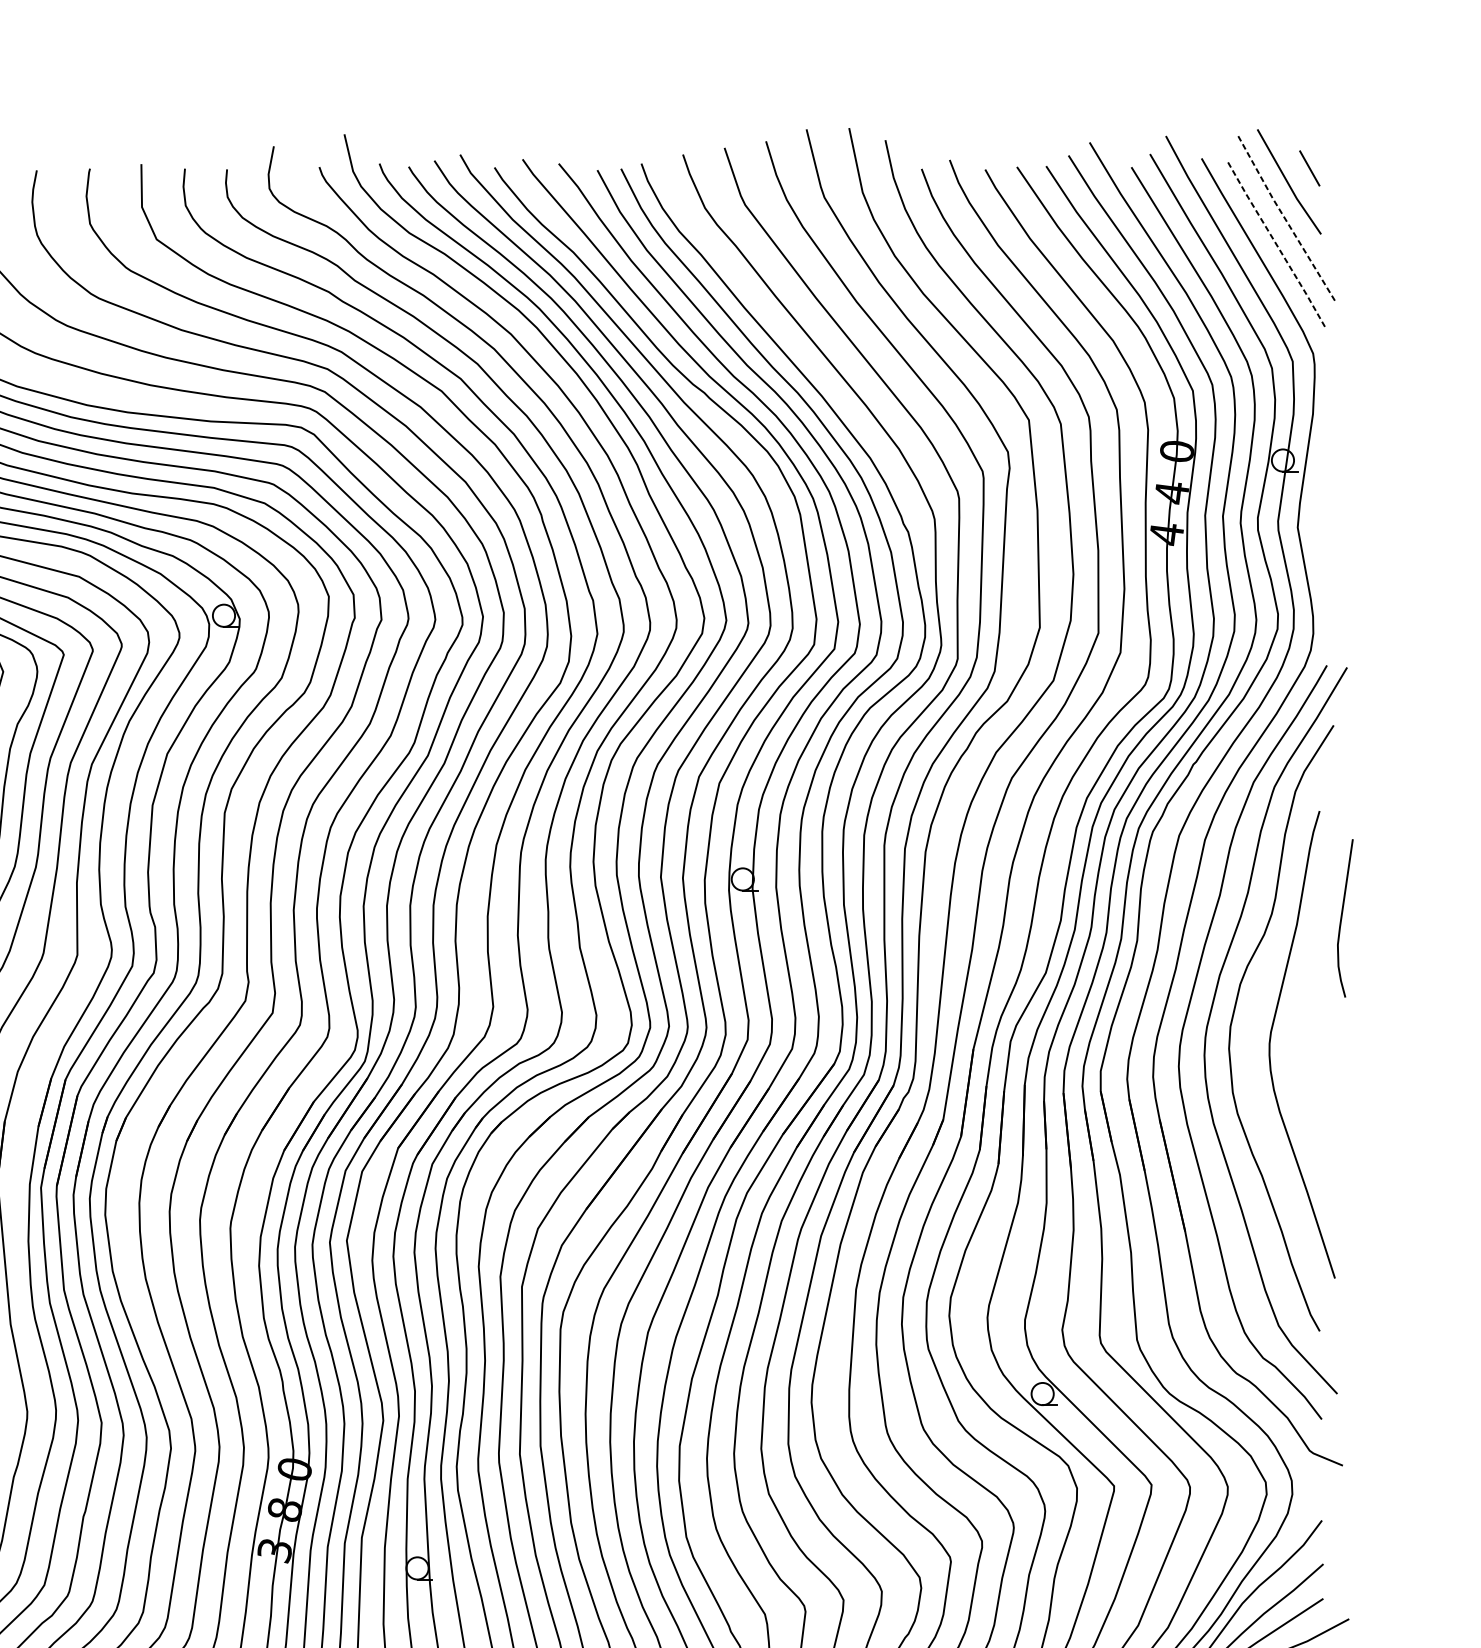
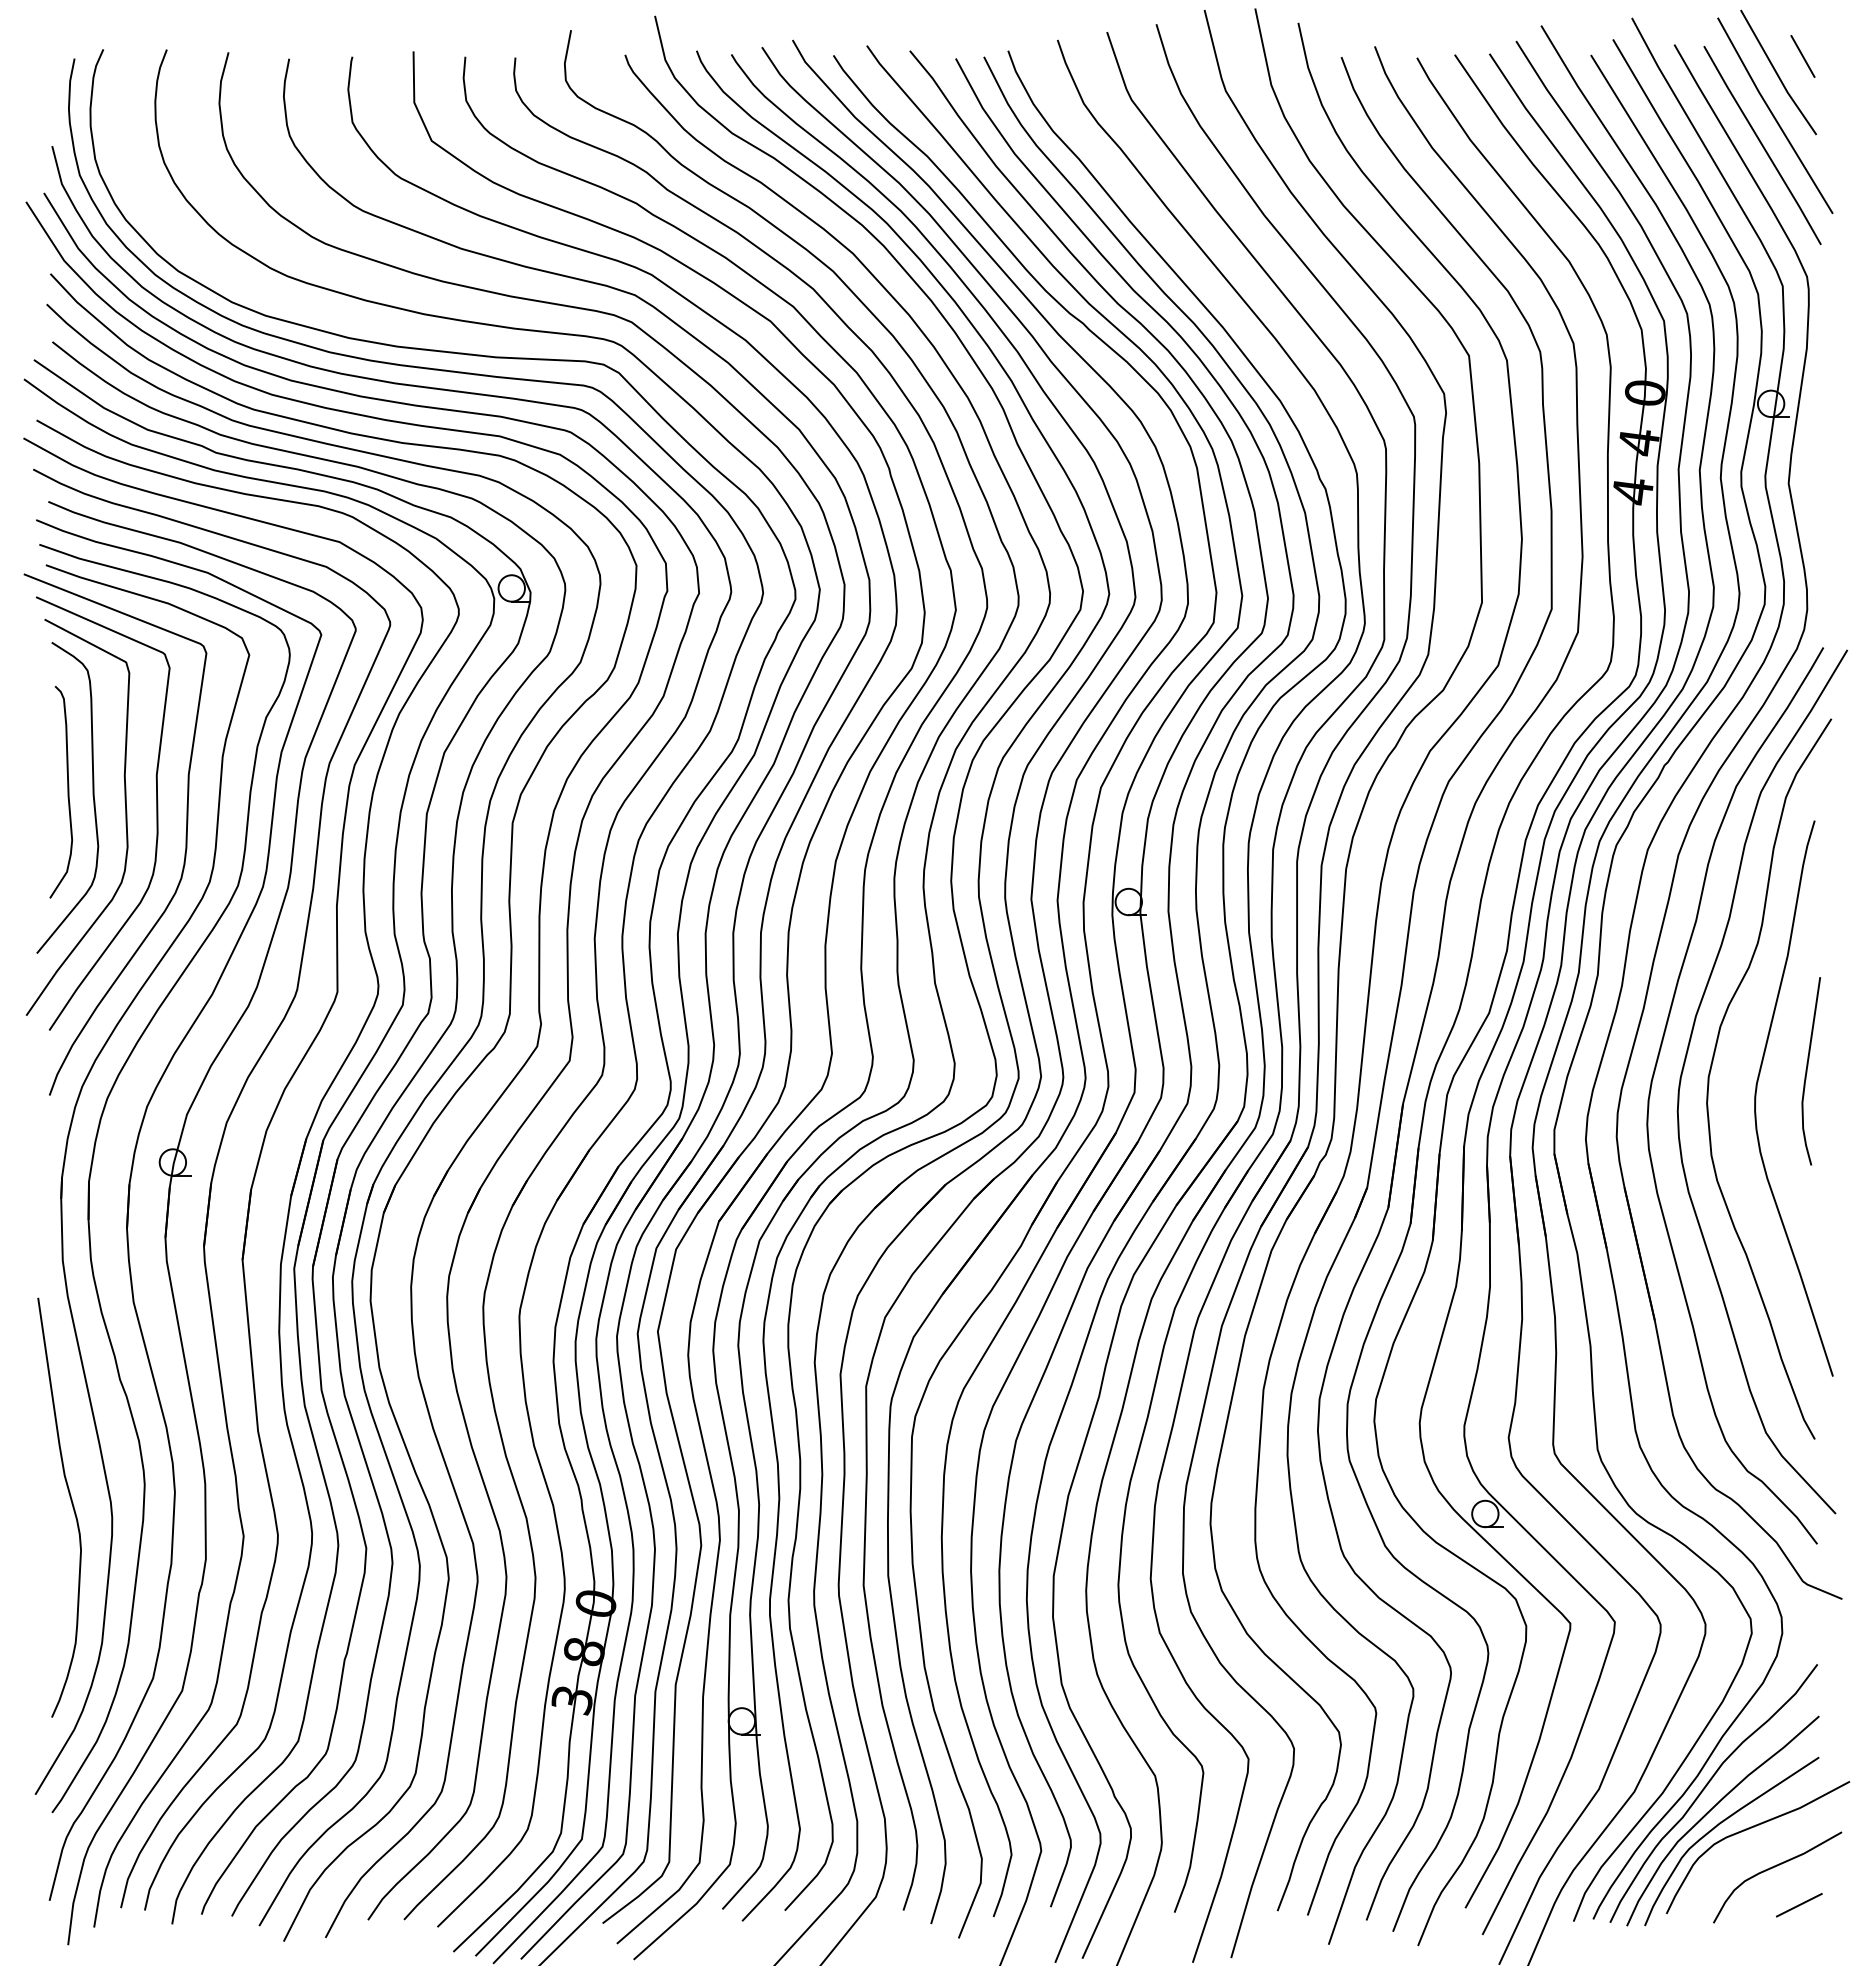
line: (1284, 218) -> (1773, 115), dashed -> solid
line: (1275, 243) -> (1762, 145), dashed -> solid
curve: (1342, 918) -> (1807, 1071), moved

